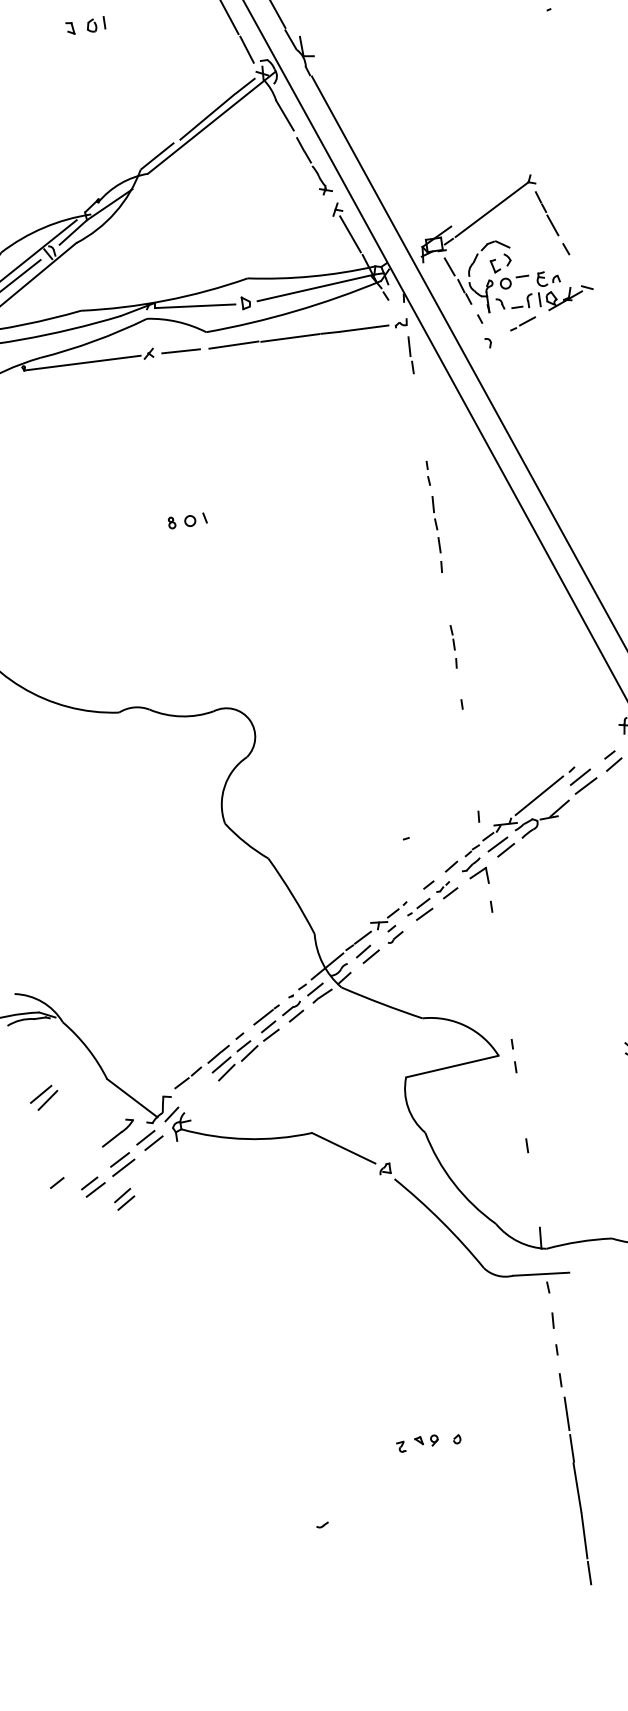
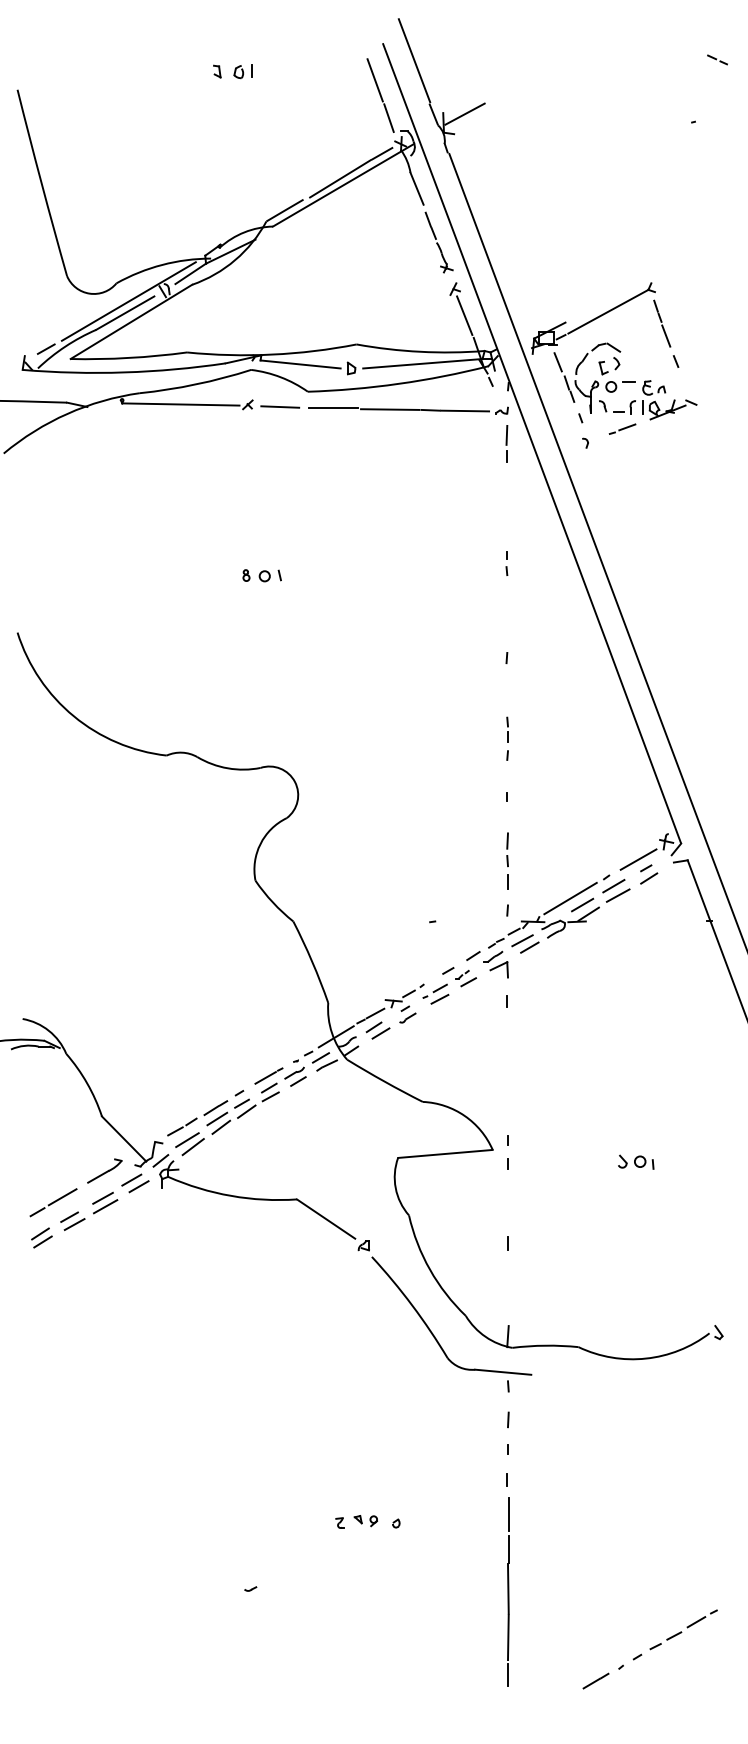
line: (321, 34) -> (464, 113), added
line: (435, 523) -> (507, 860), moved
line: (600, 747) -> (638, 859), added
line: (552, 799) -> (582, 904), added
part: (43, 1098) -> (189, 1144), moved
line: (79, 1164) -> (62, 1197), added
part: (124, 1198) -> (41, 1237), moved

